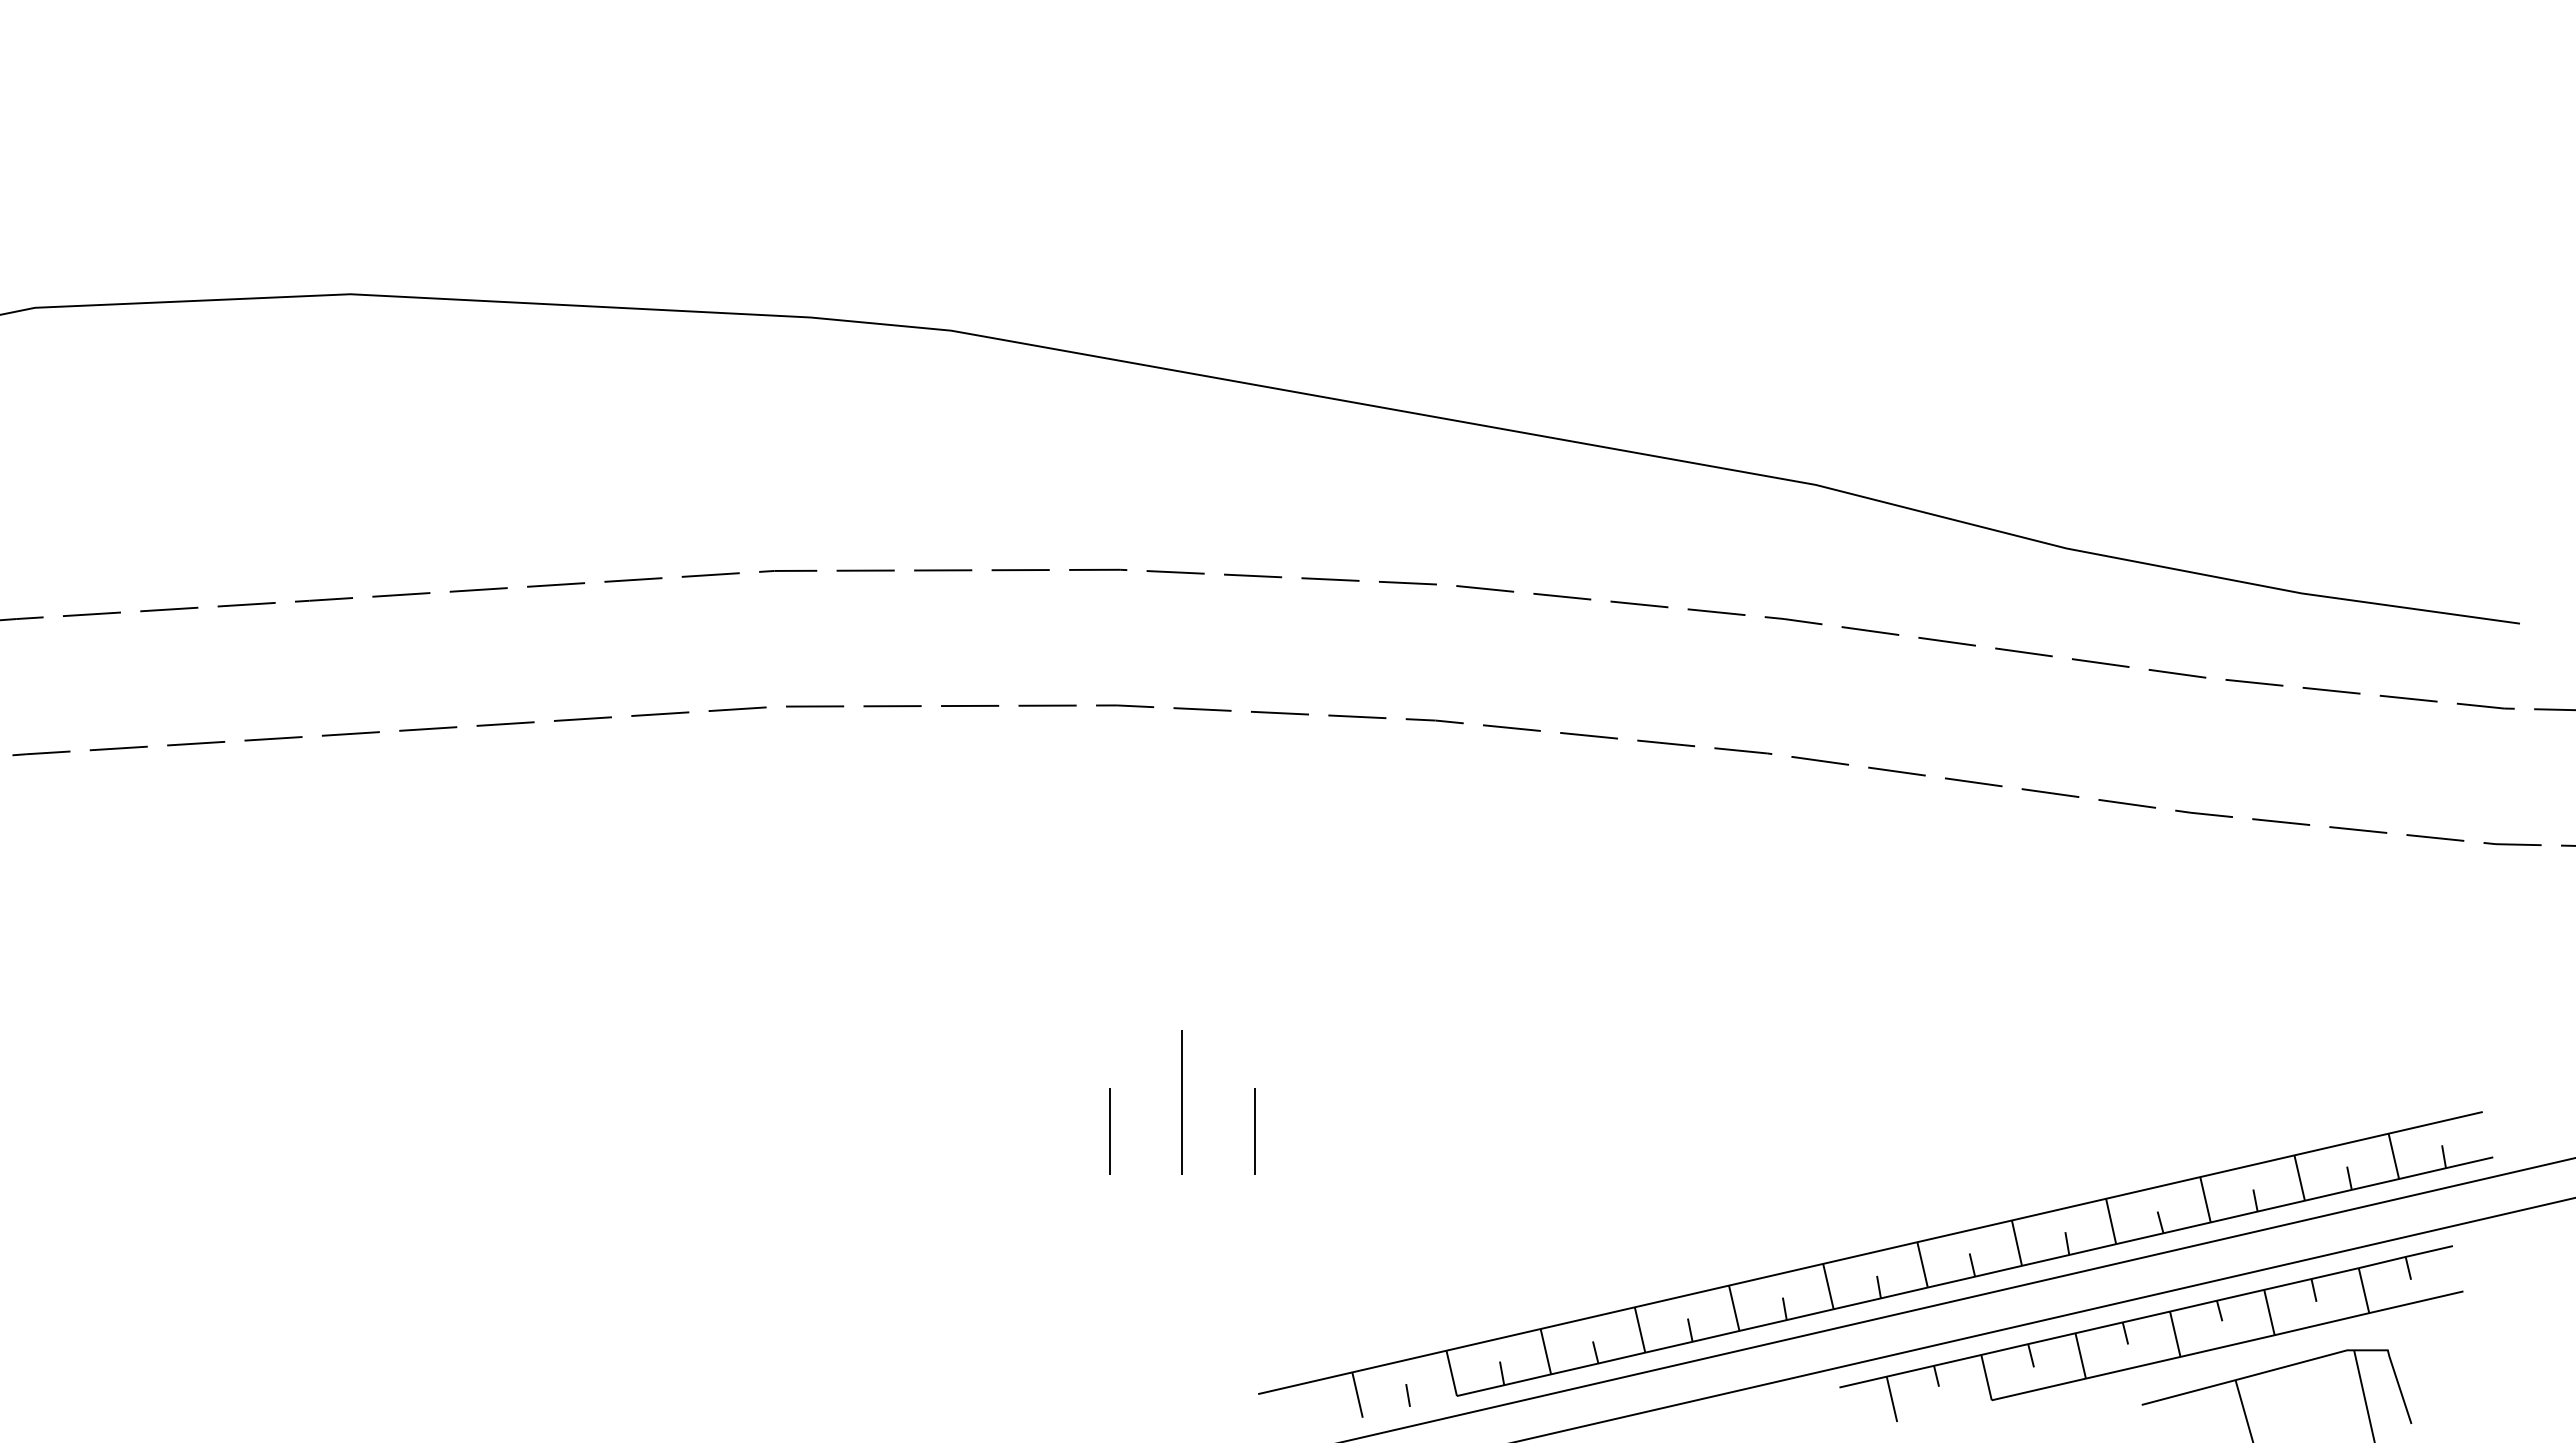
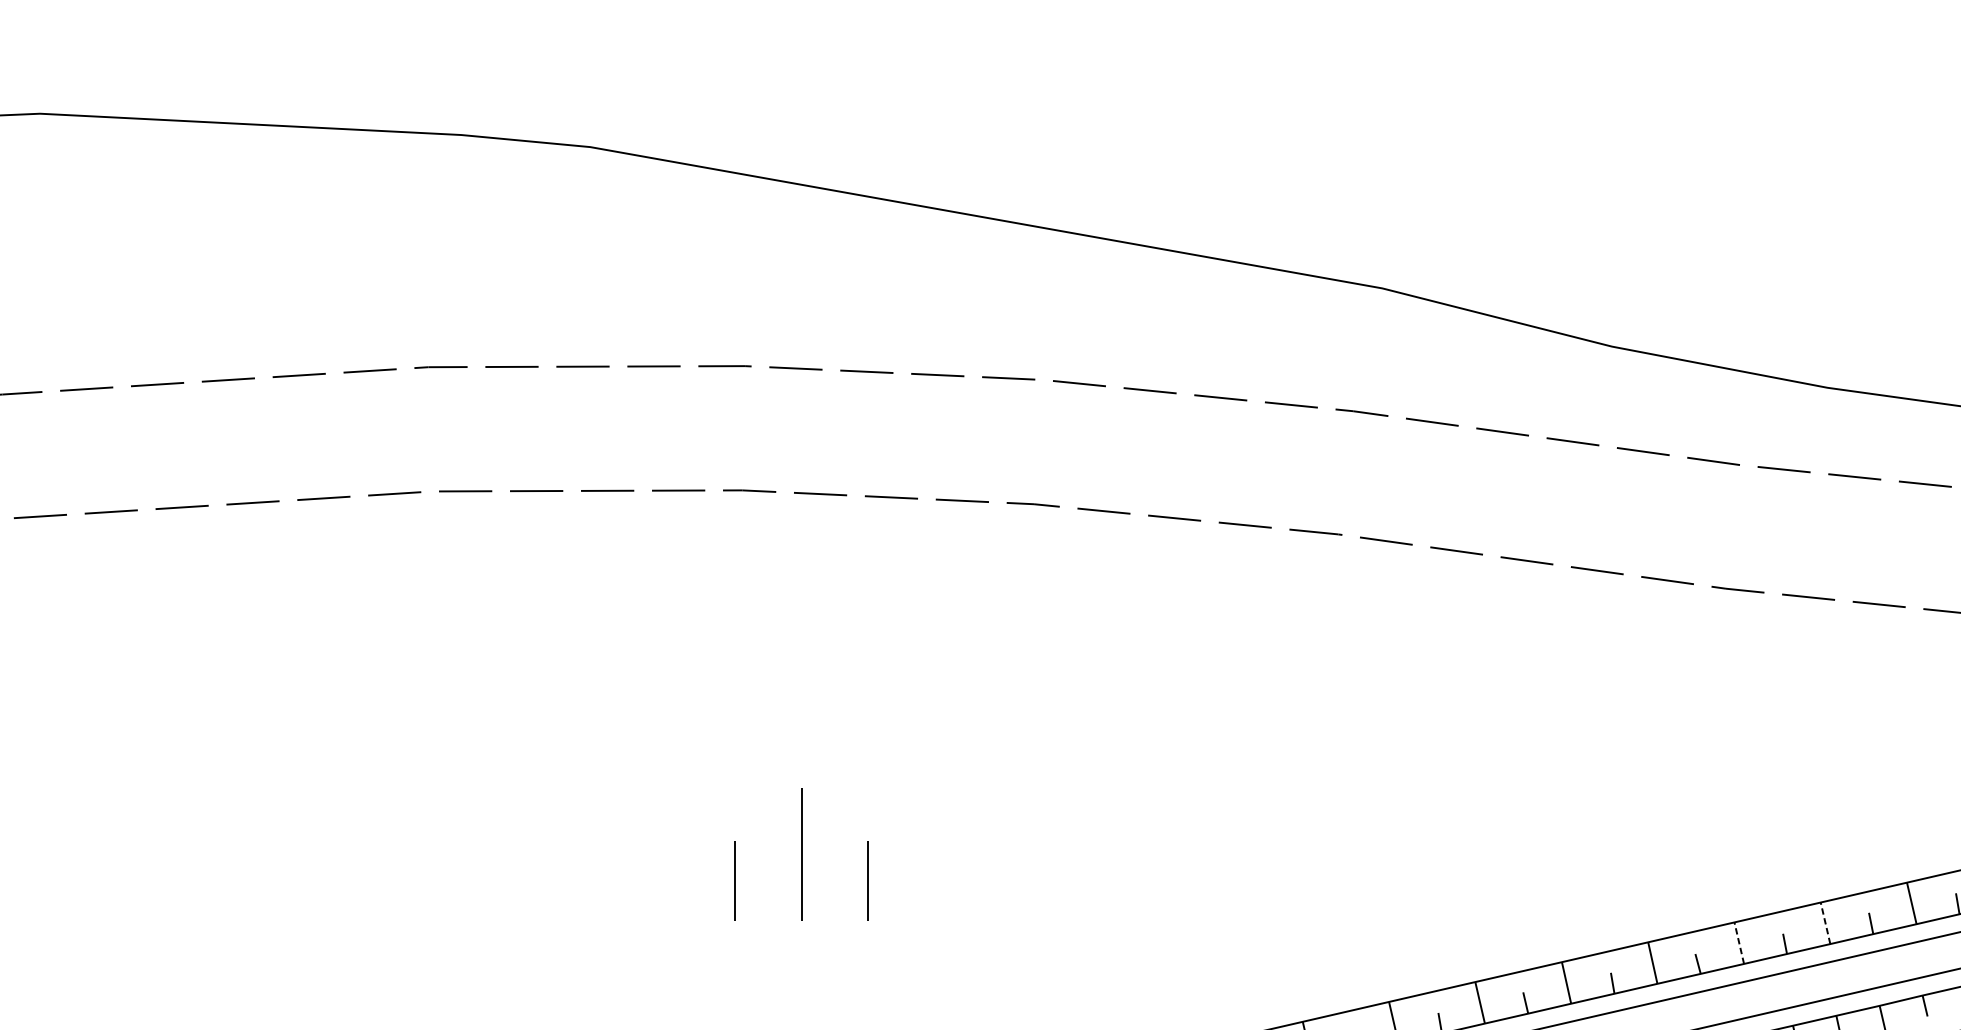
line: (2299, 1177) -> (1825, 922), solid -> dashed
line: (2205, 1199) -> (1739, 942), solid -> dashed

